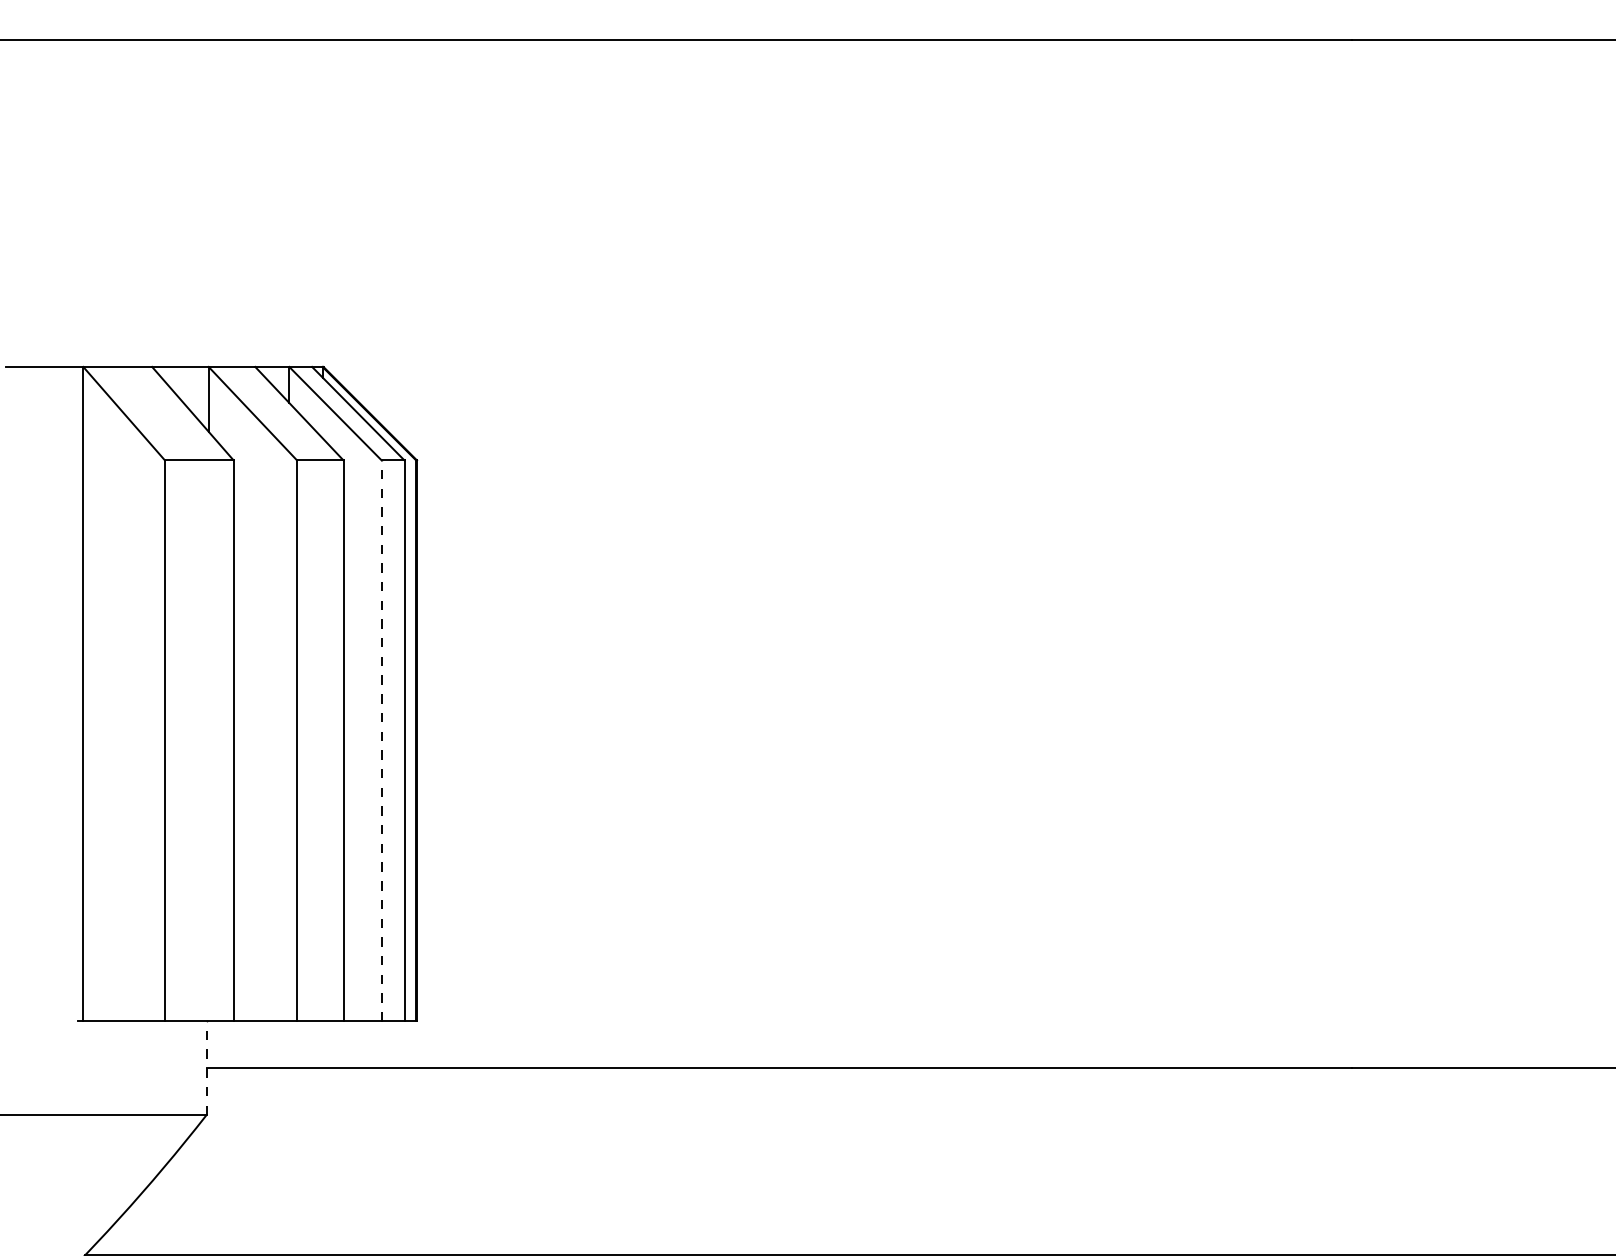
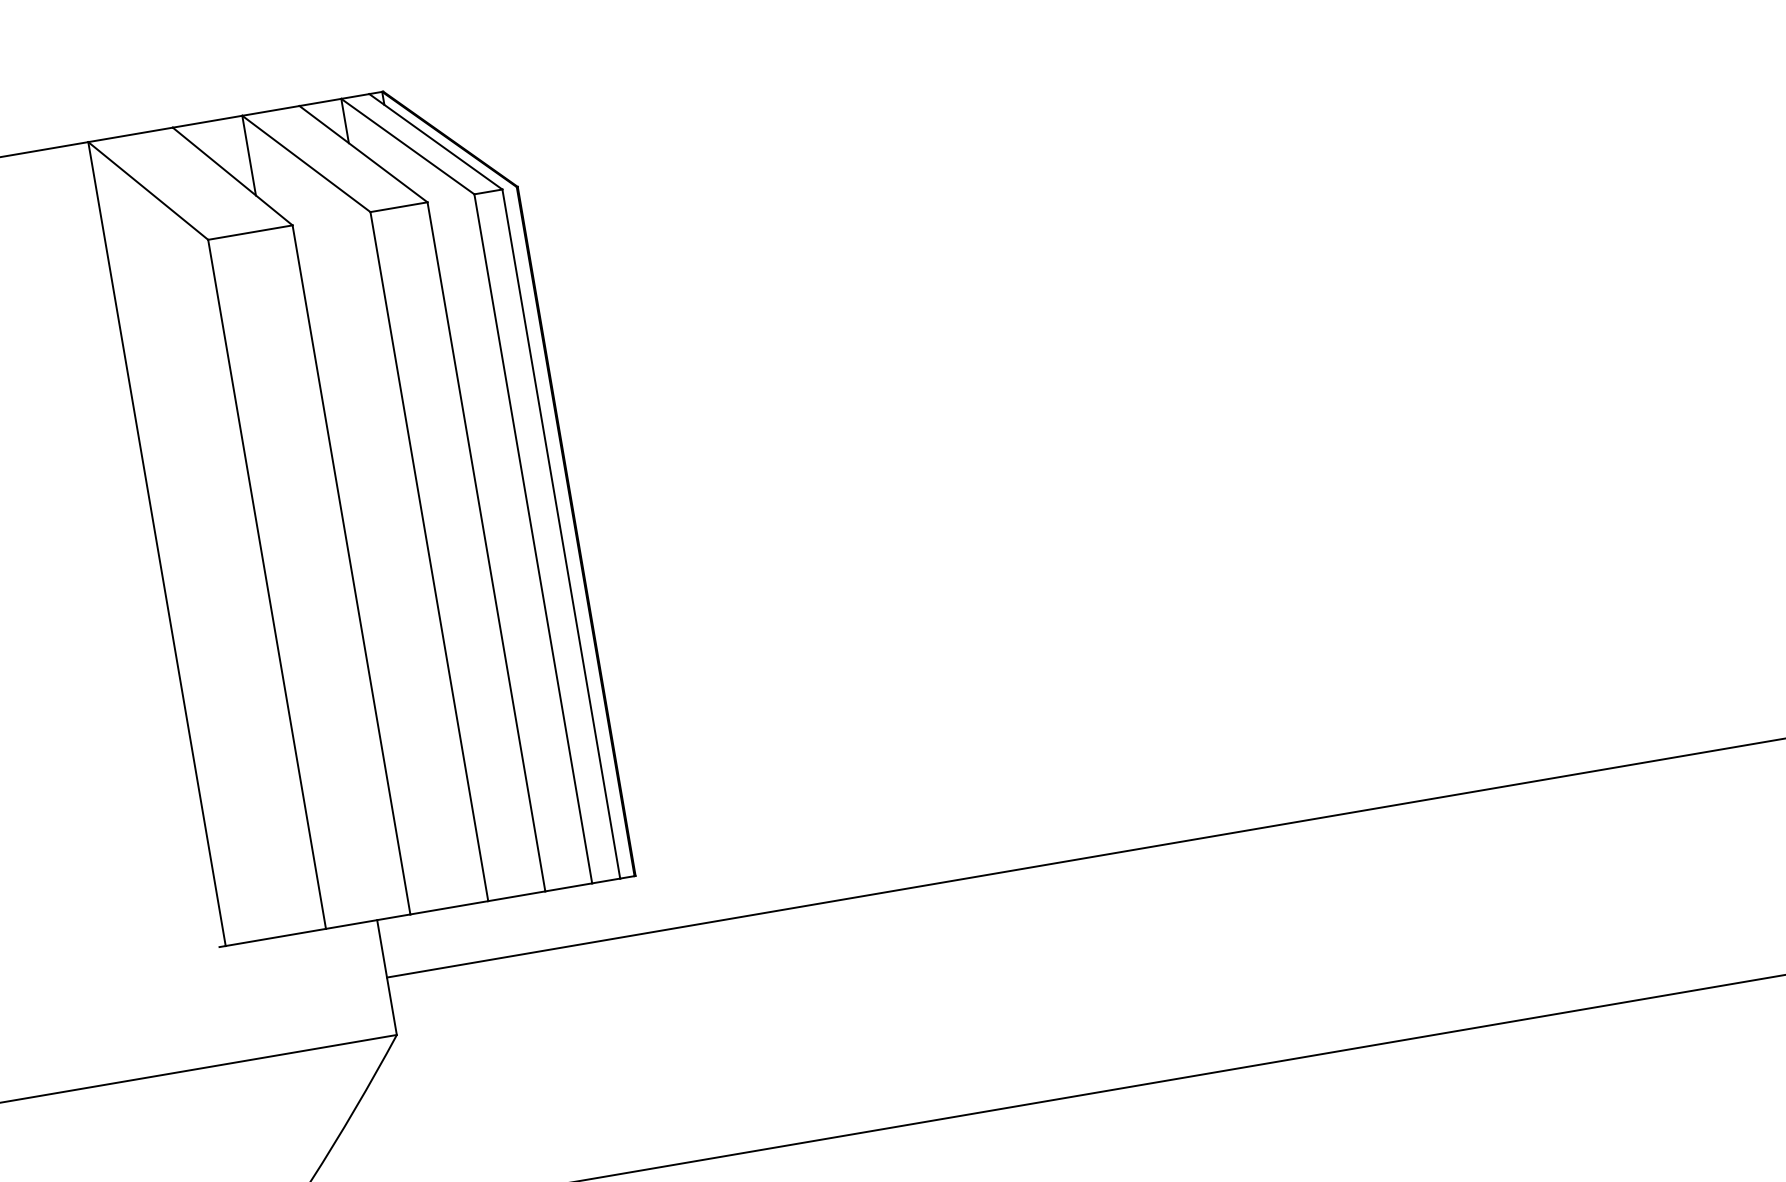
line: (381, 740) -> (532, 538), dashed -> solid
line: (206, 1068) -> (386, 978), dashed -> solid

